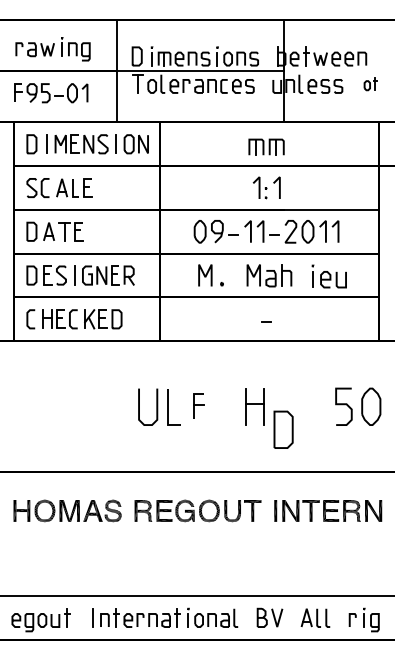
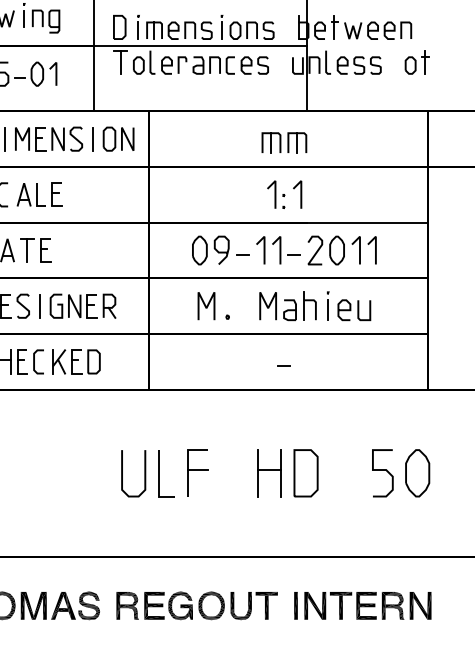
part: (370, 83) -> (416, 61), size x1.43
part: (328, 276) -> (347, 306), moved
part: (198, 406) -> (197, 472), size x1.43
part: (283, 429) -> (305, 472), moved

